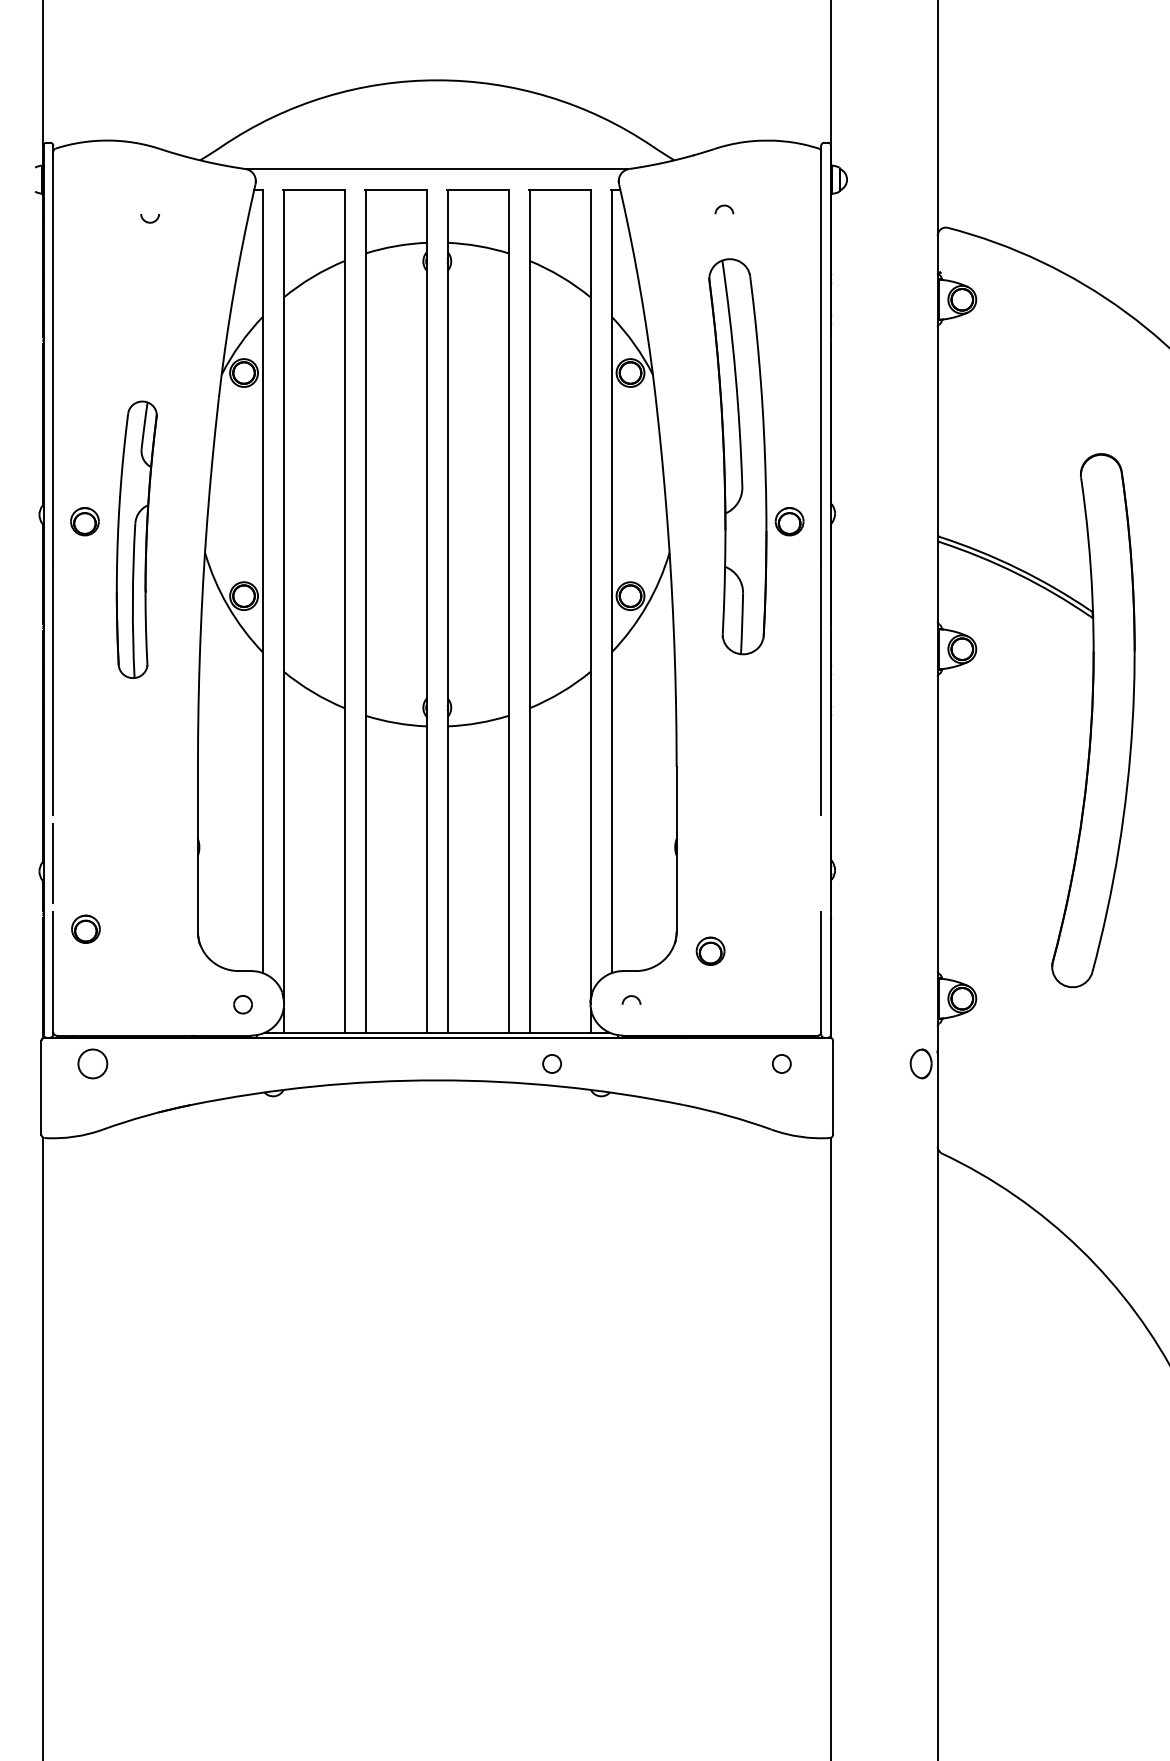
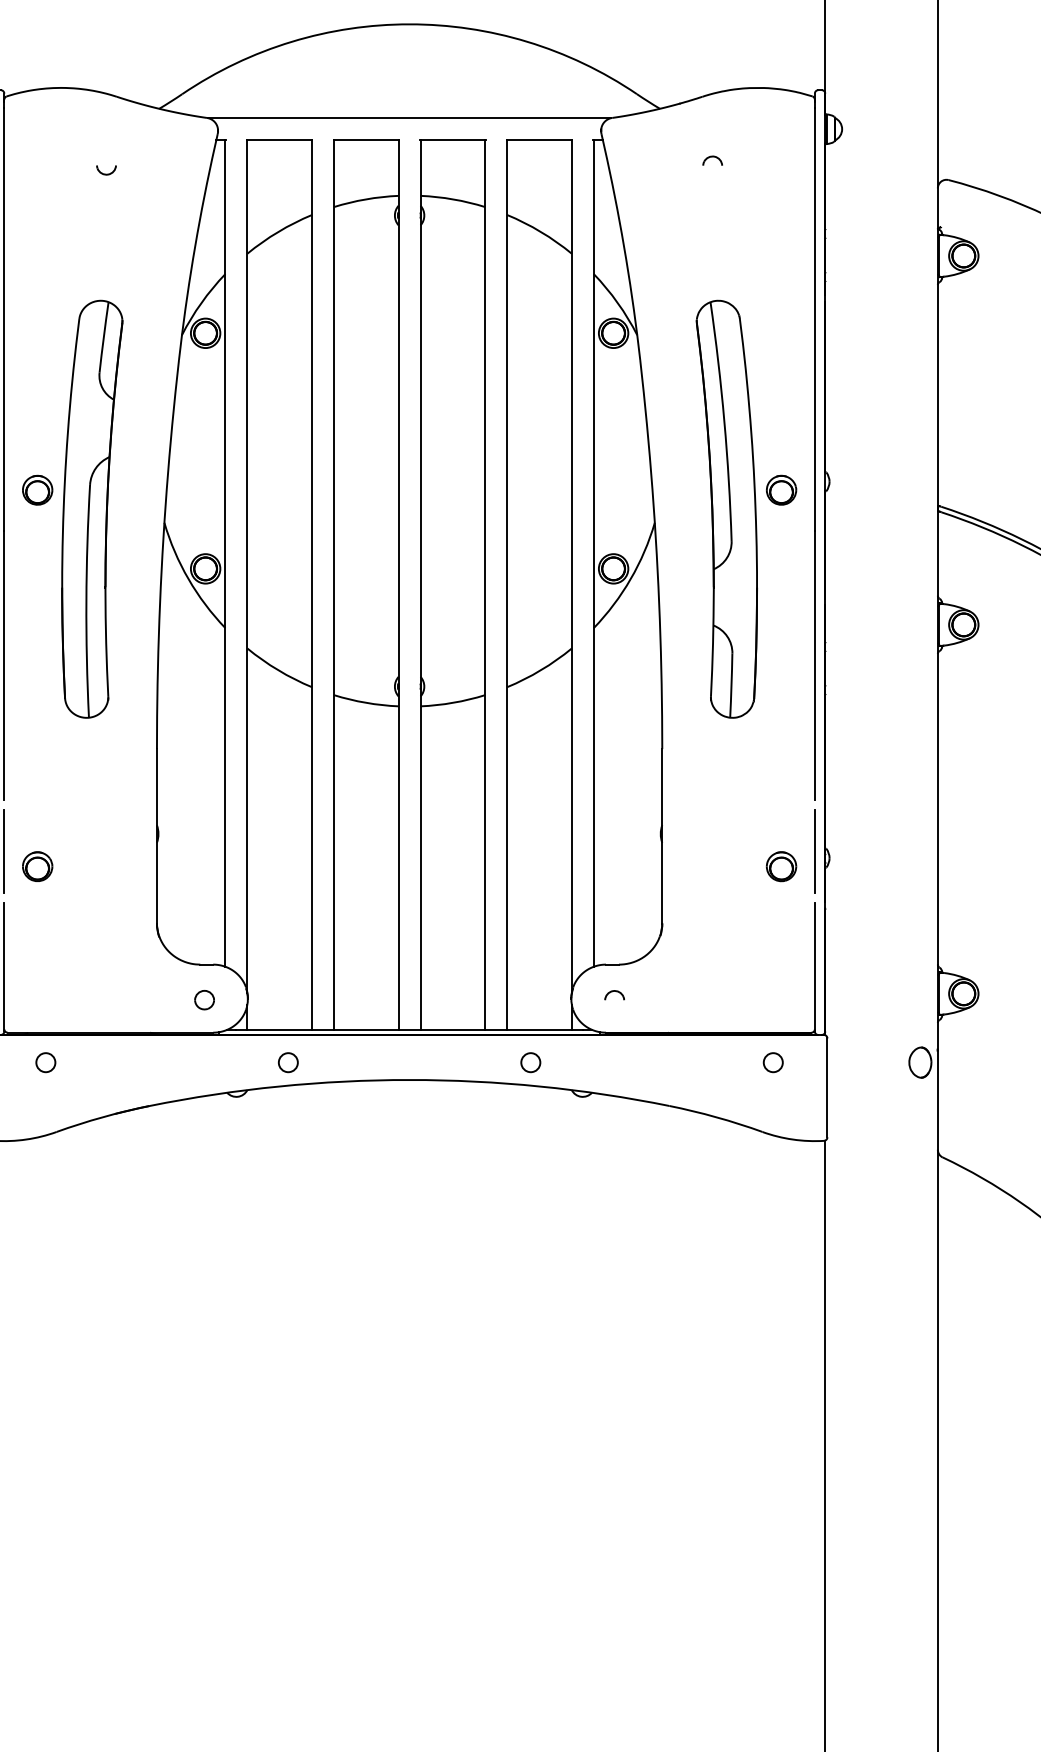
part: (737, 456) -> (726, 509), moved
part: (136, 539) -> (92, 509), size x1.43
line: (821, 863) -> (815, 851), added
part: (85, 928) -> (37, 865), moved
part: (710, 950) -> (781, 865), moved
circle: (92, 1063) -> (45, 1062), size x0.62
circle: (322, 1063) -> (288, 1062), added

